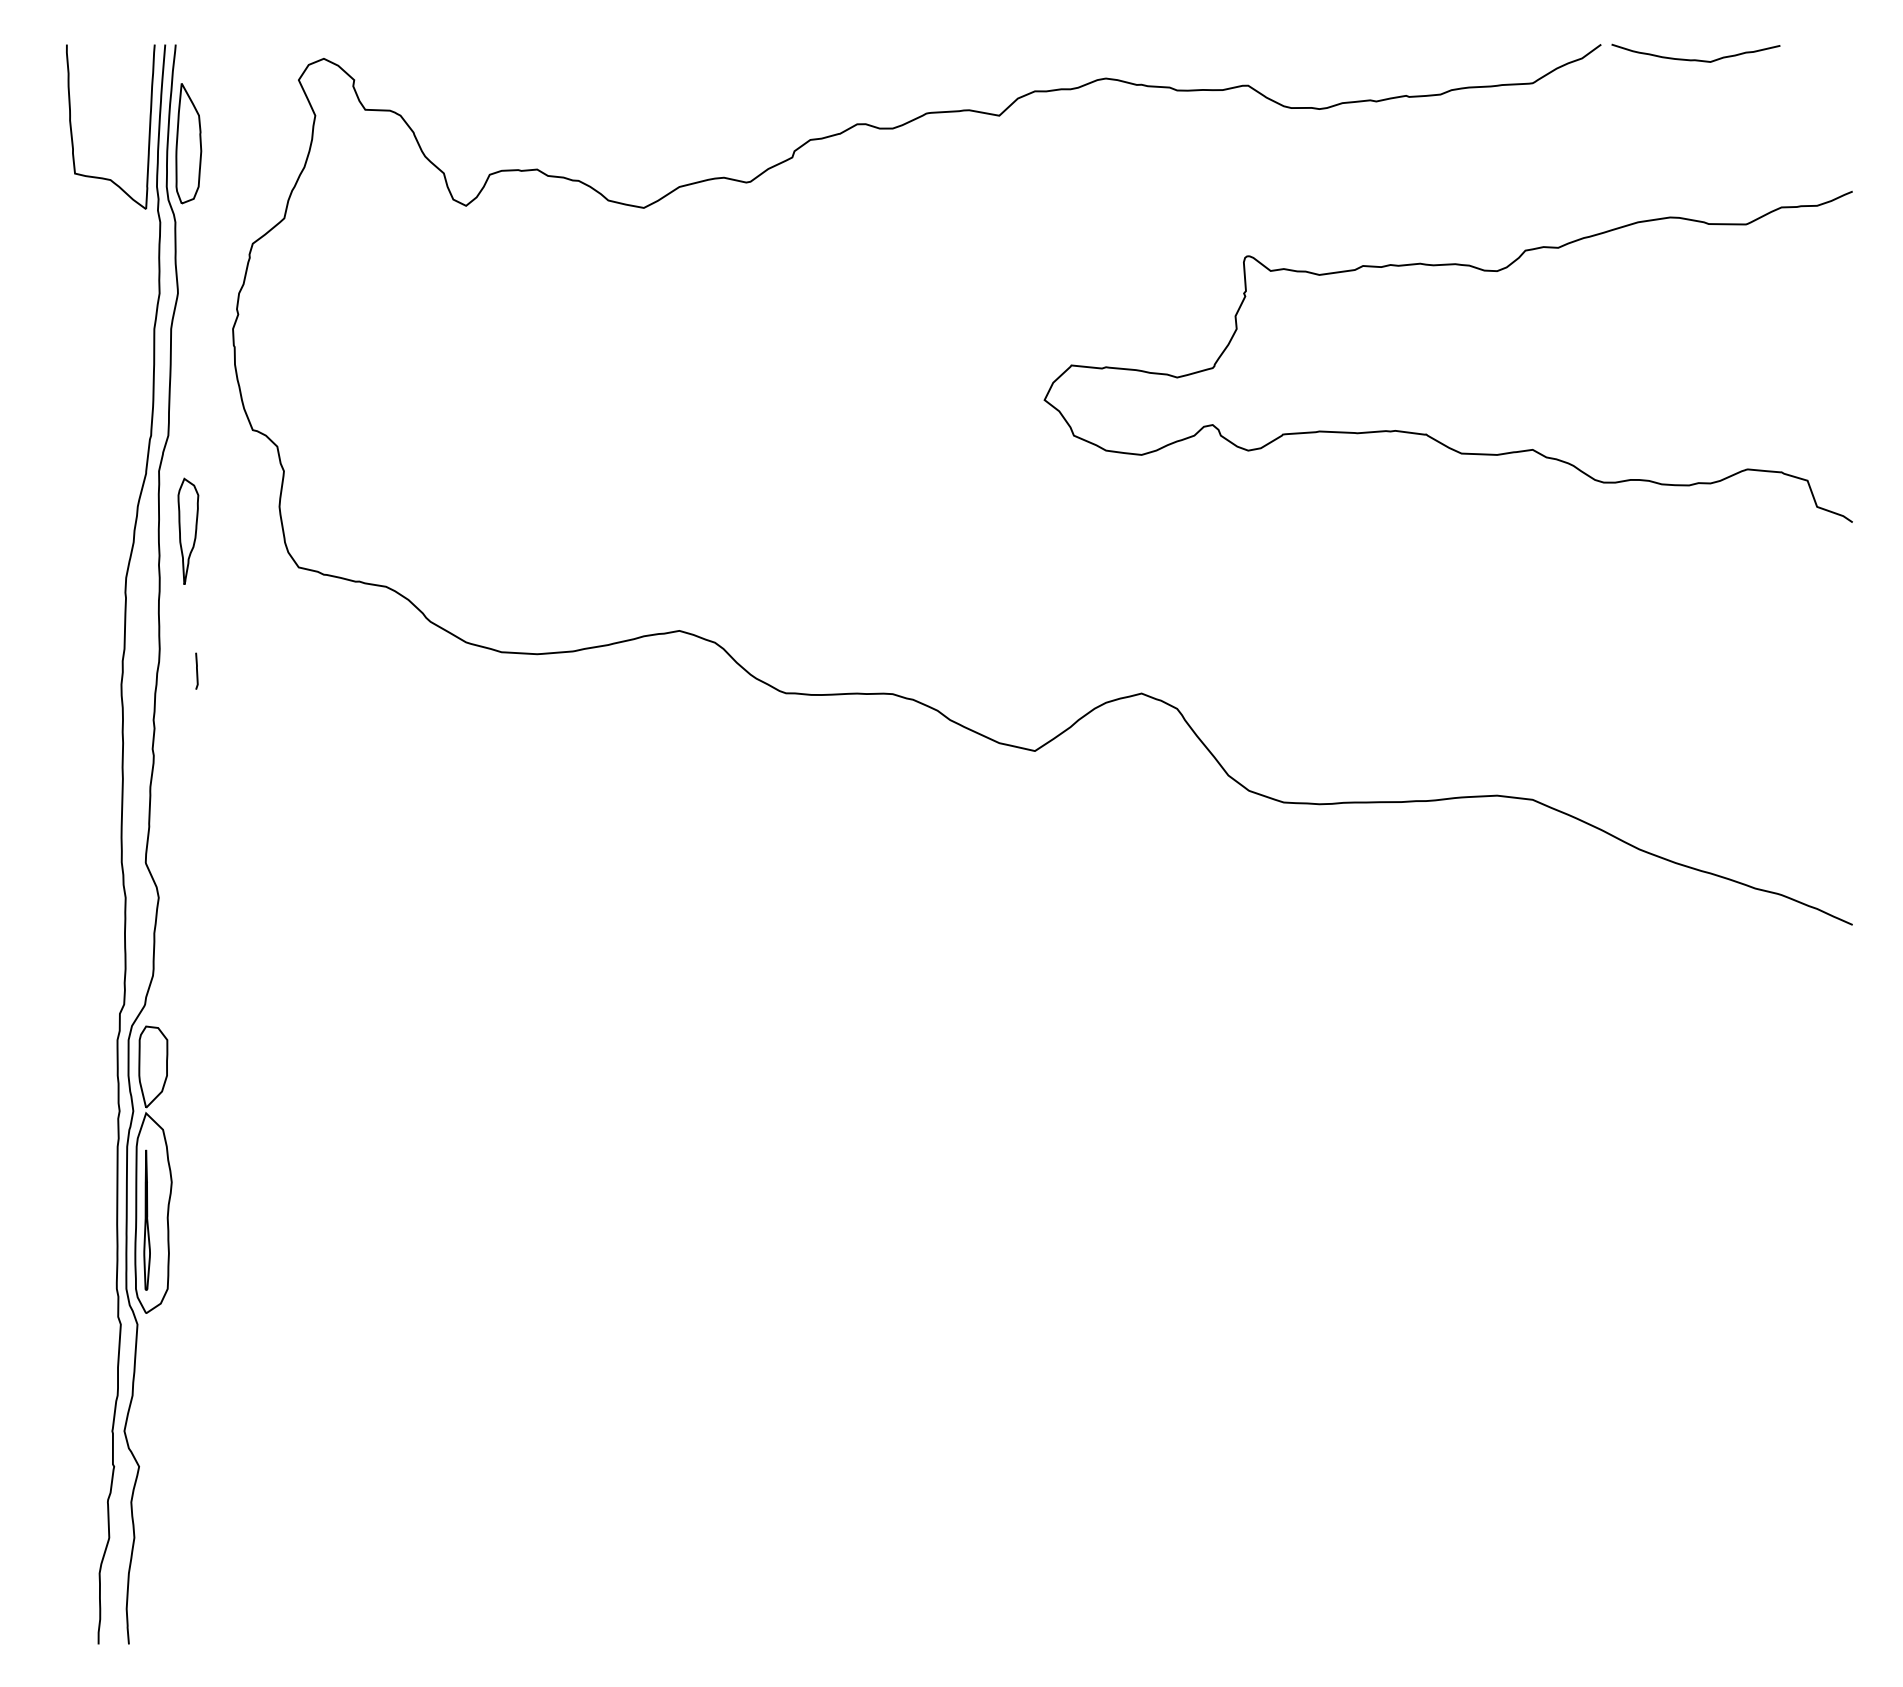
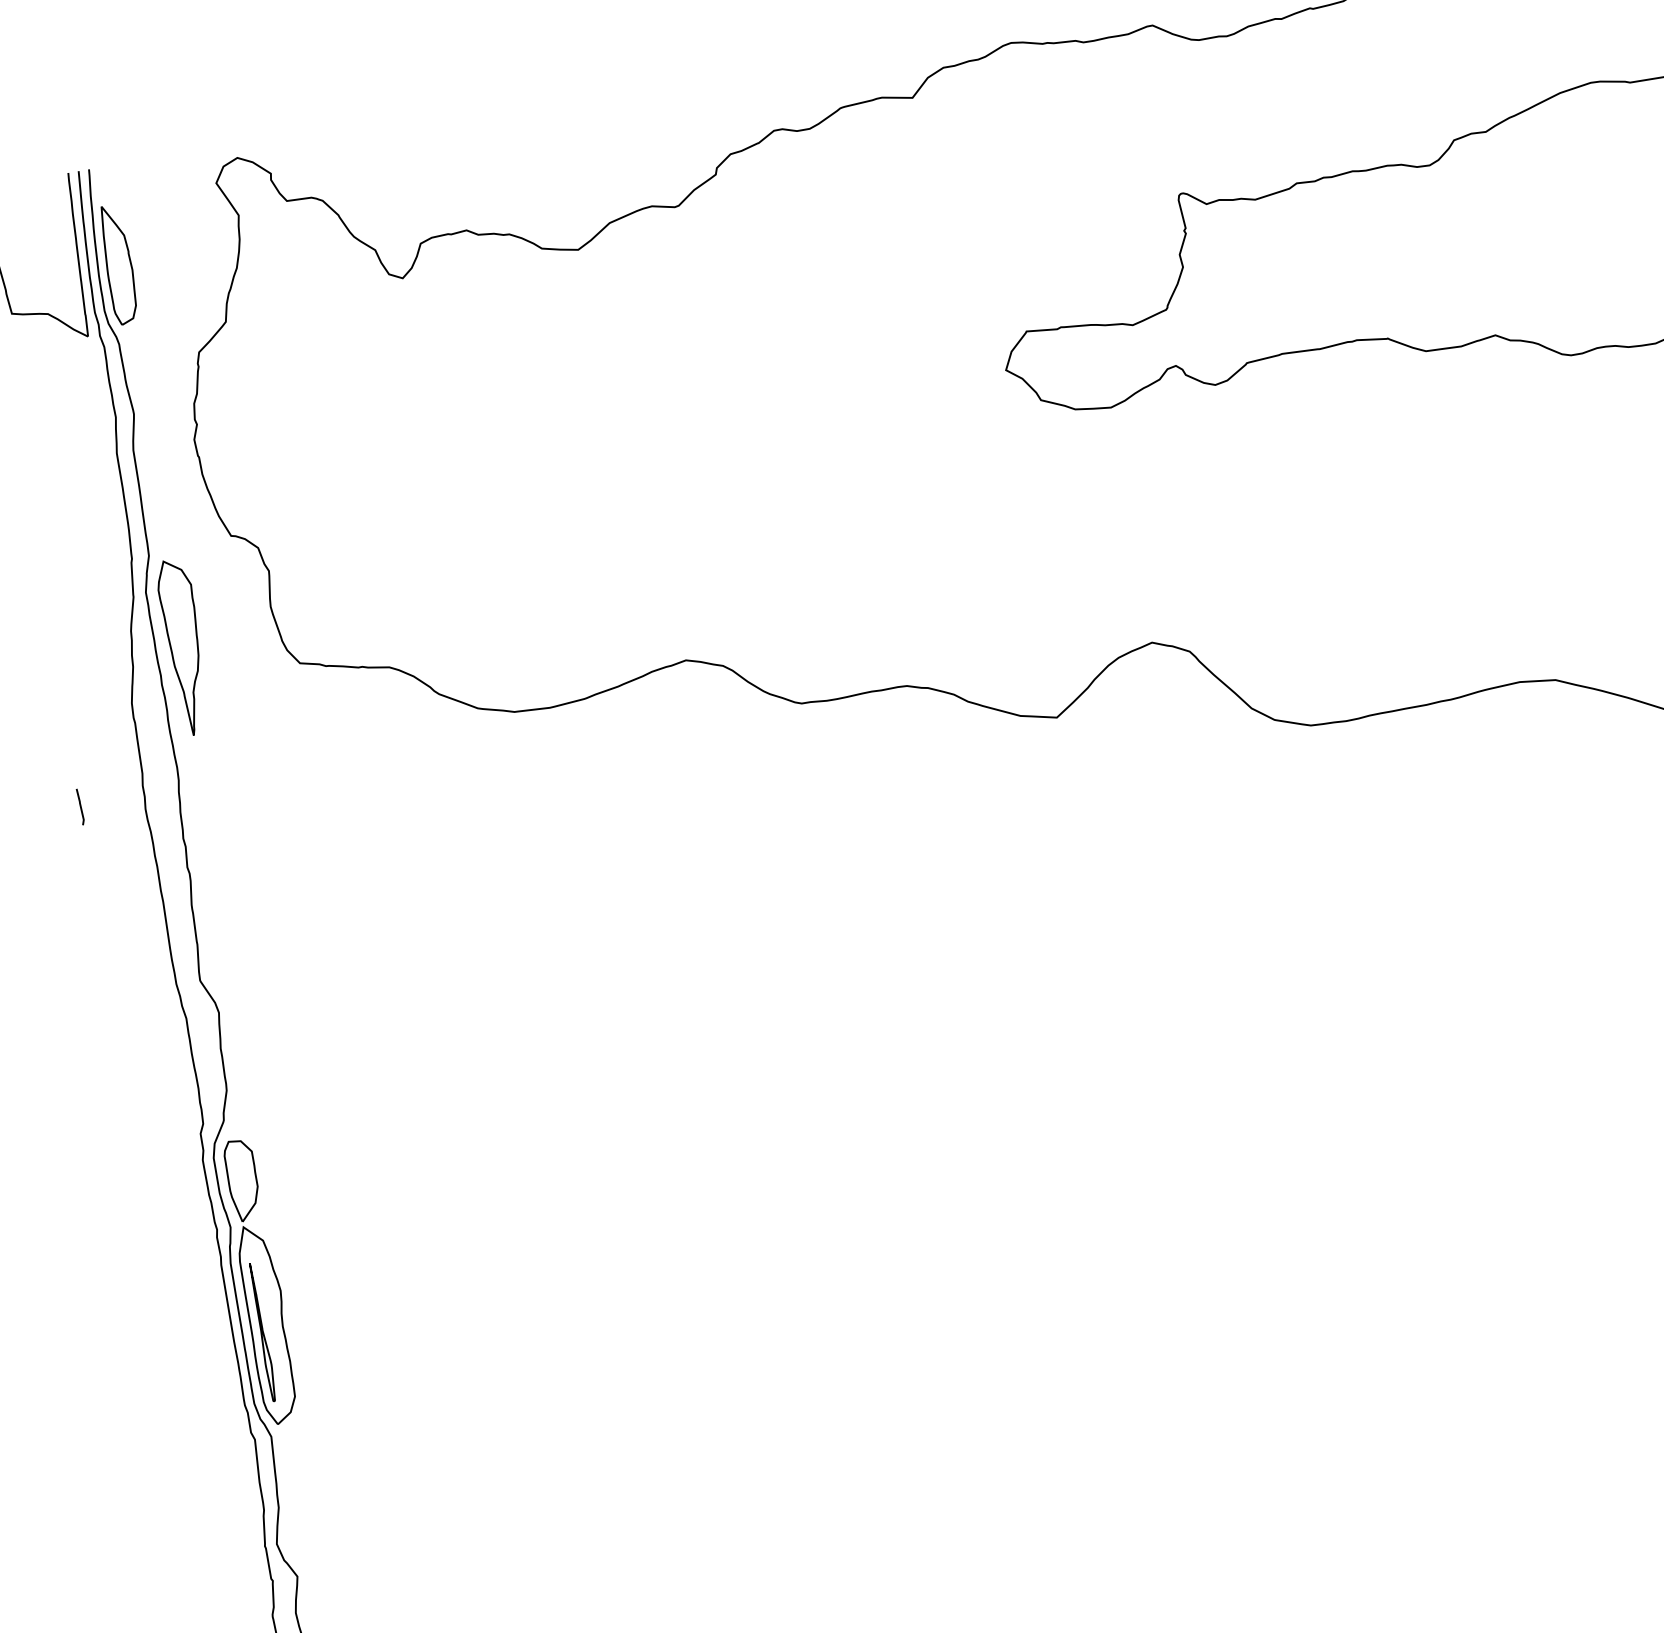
part: (188, 531) -> (185, 646), size x1.67
line: (196, 670) -> (80, 806), moved

